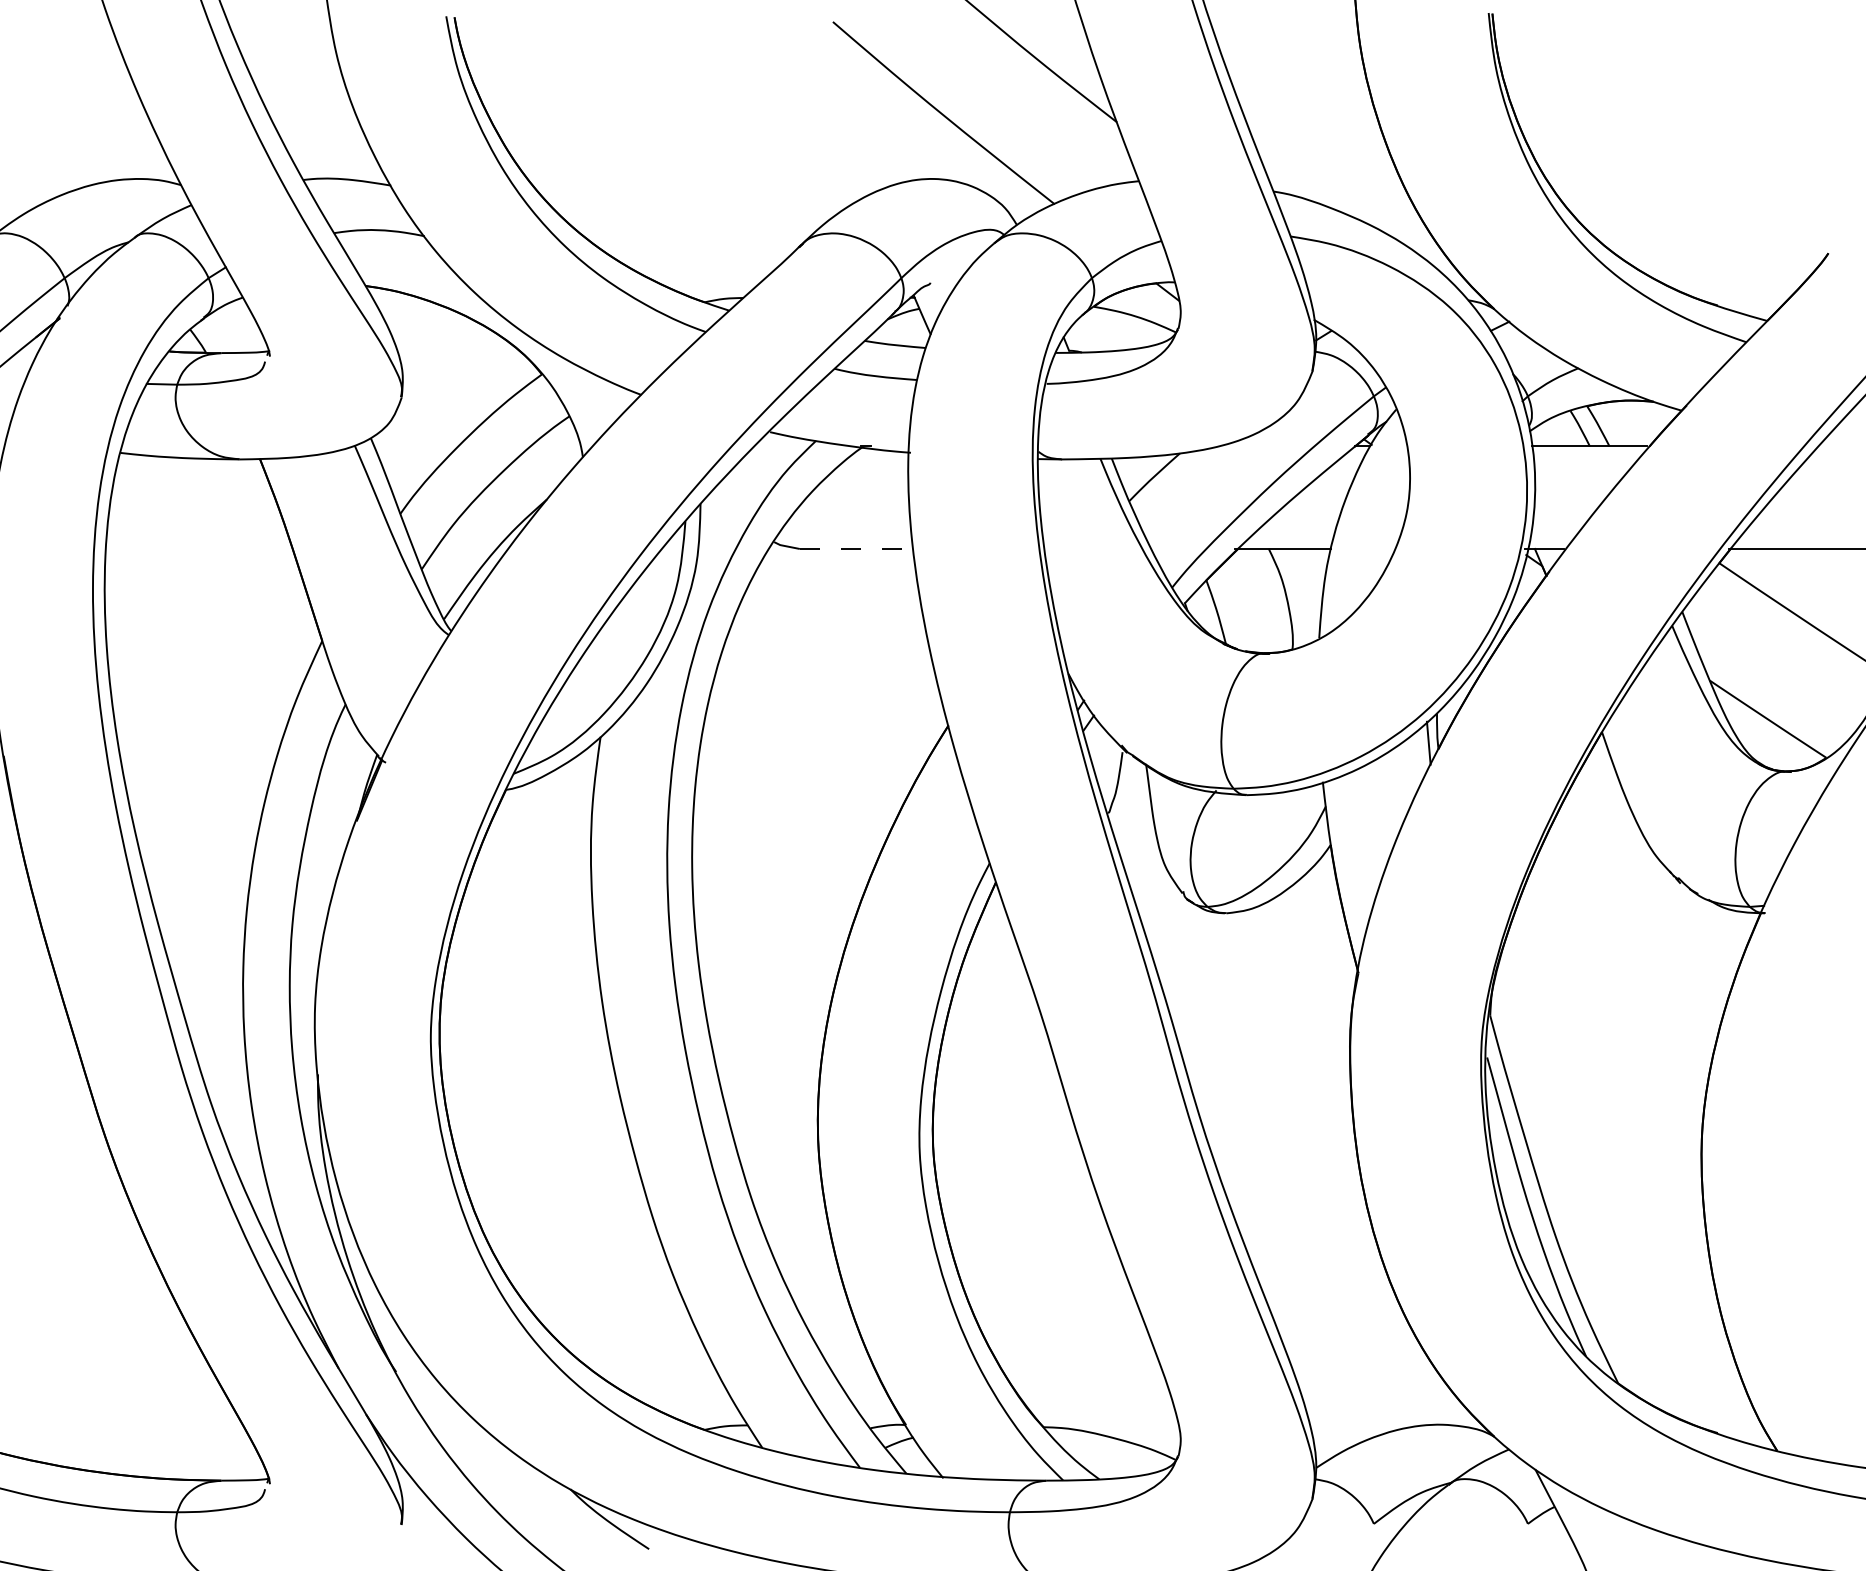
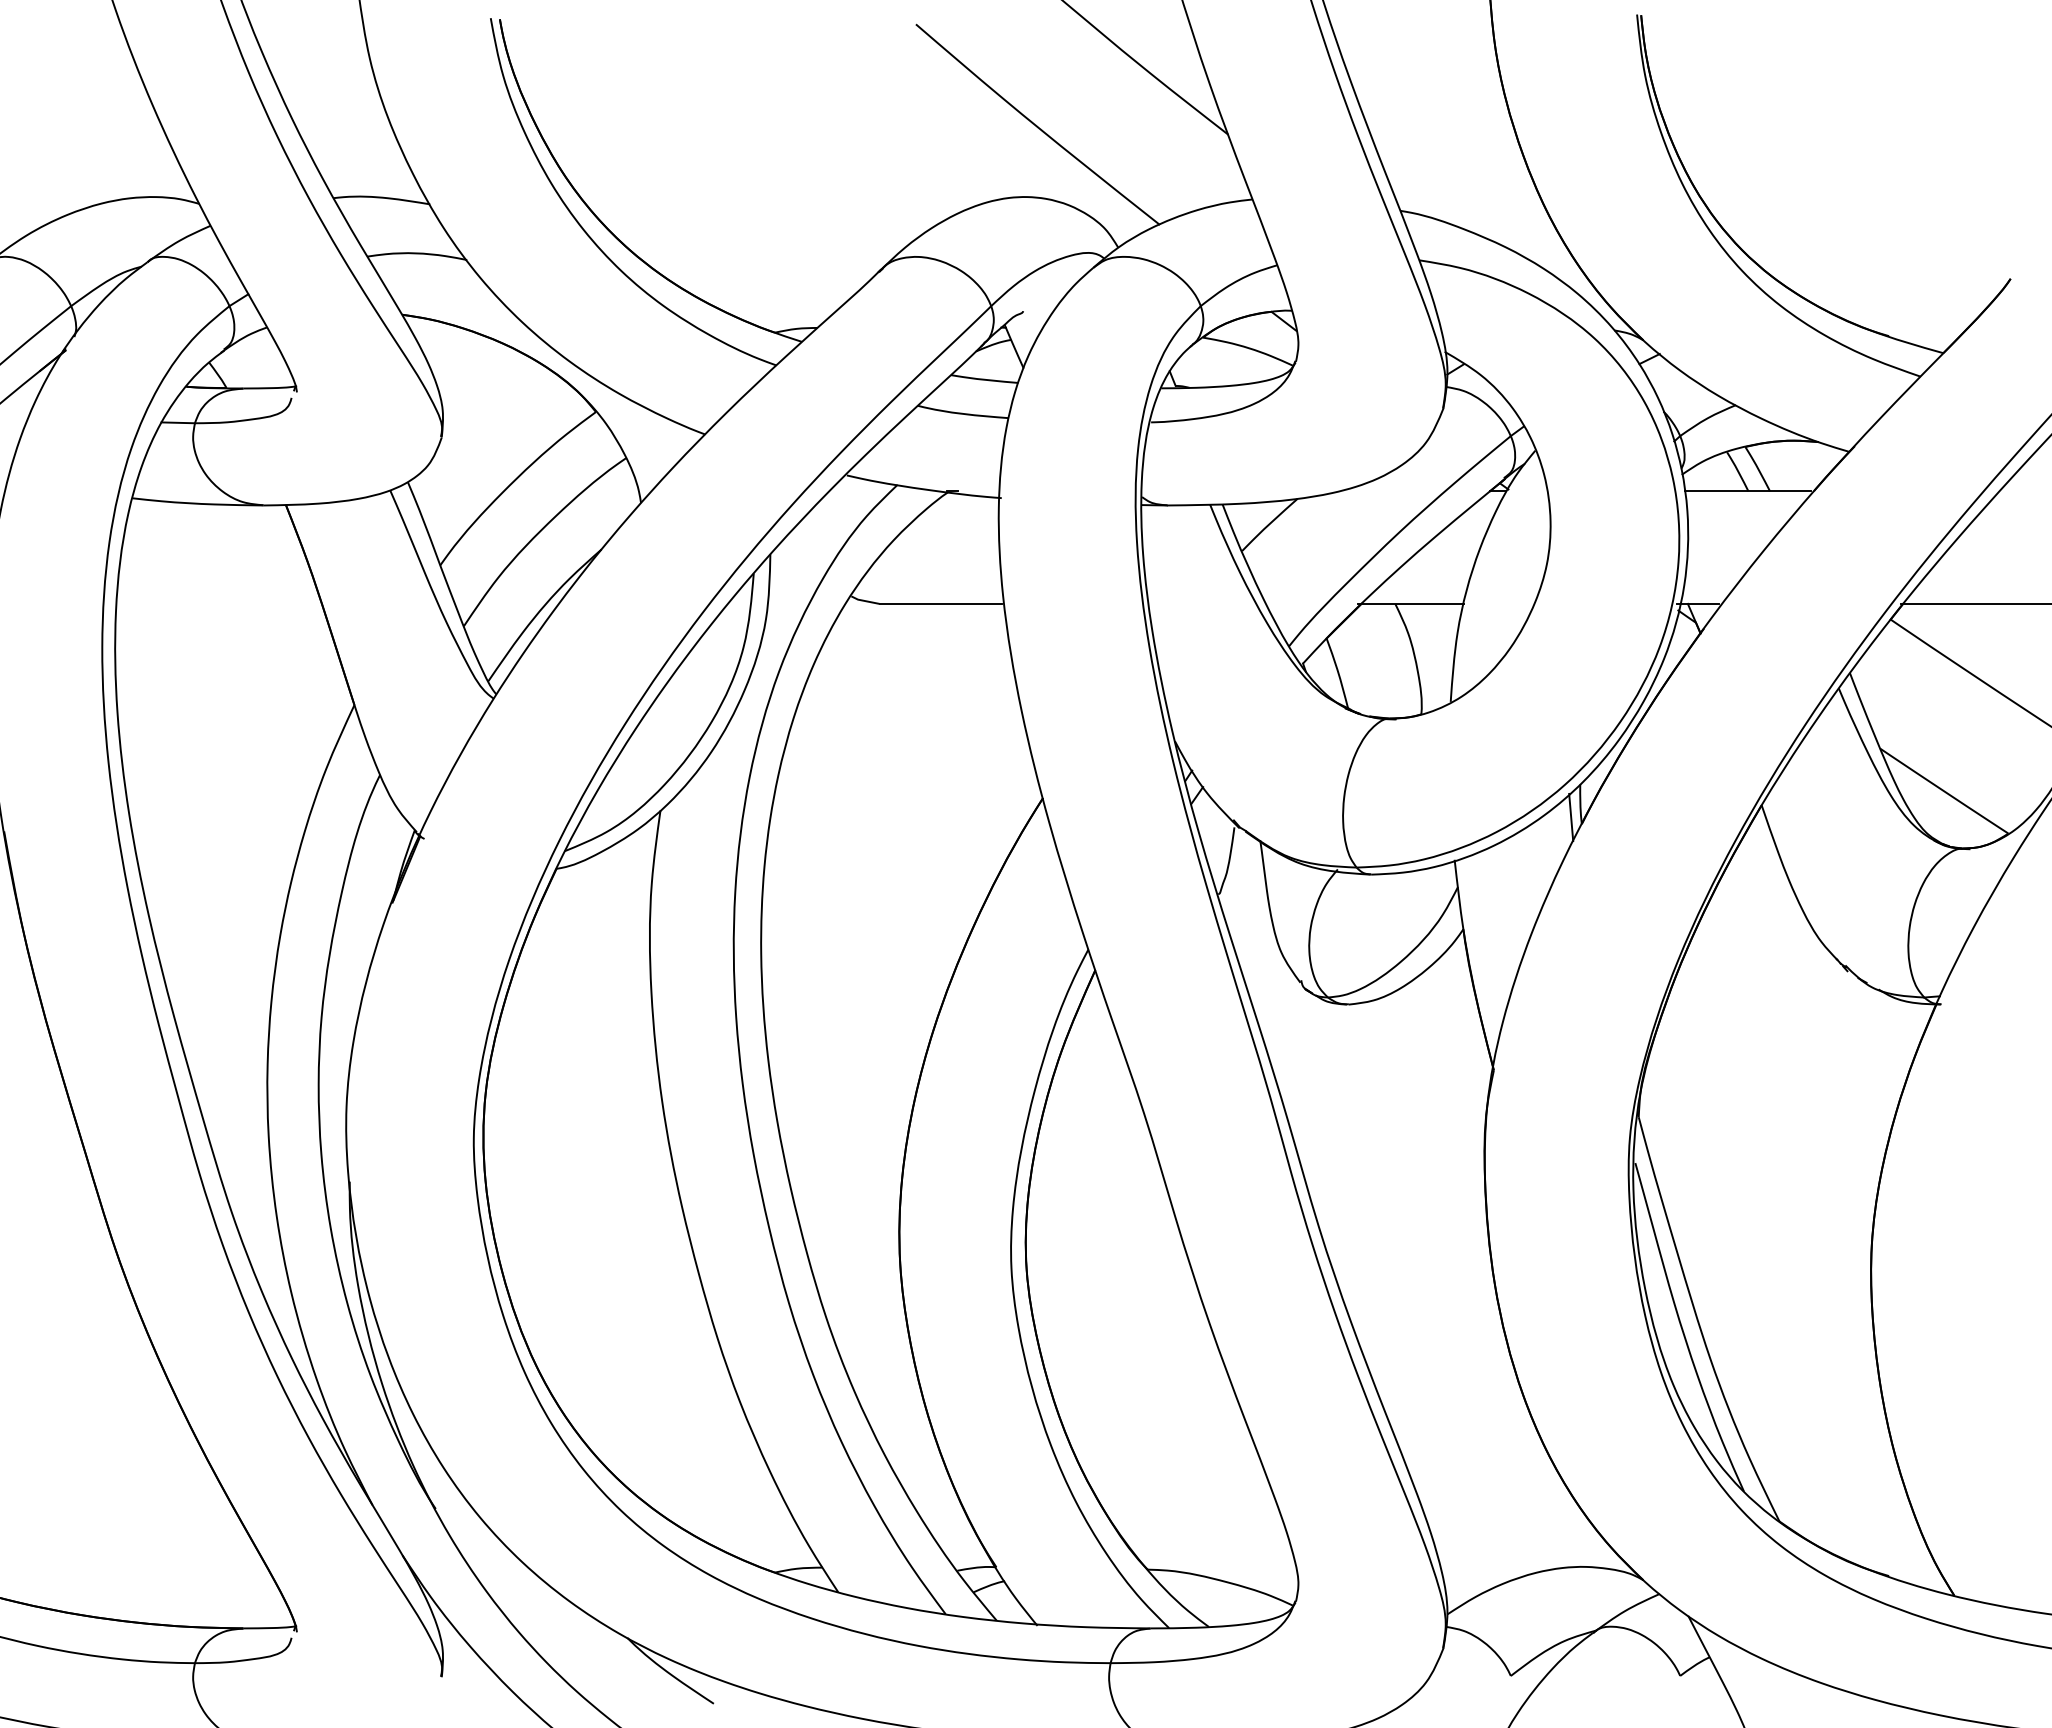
line: (856, 548) -> (941, 603), dashed -> solid

